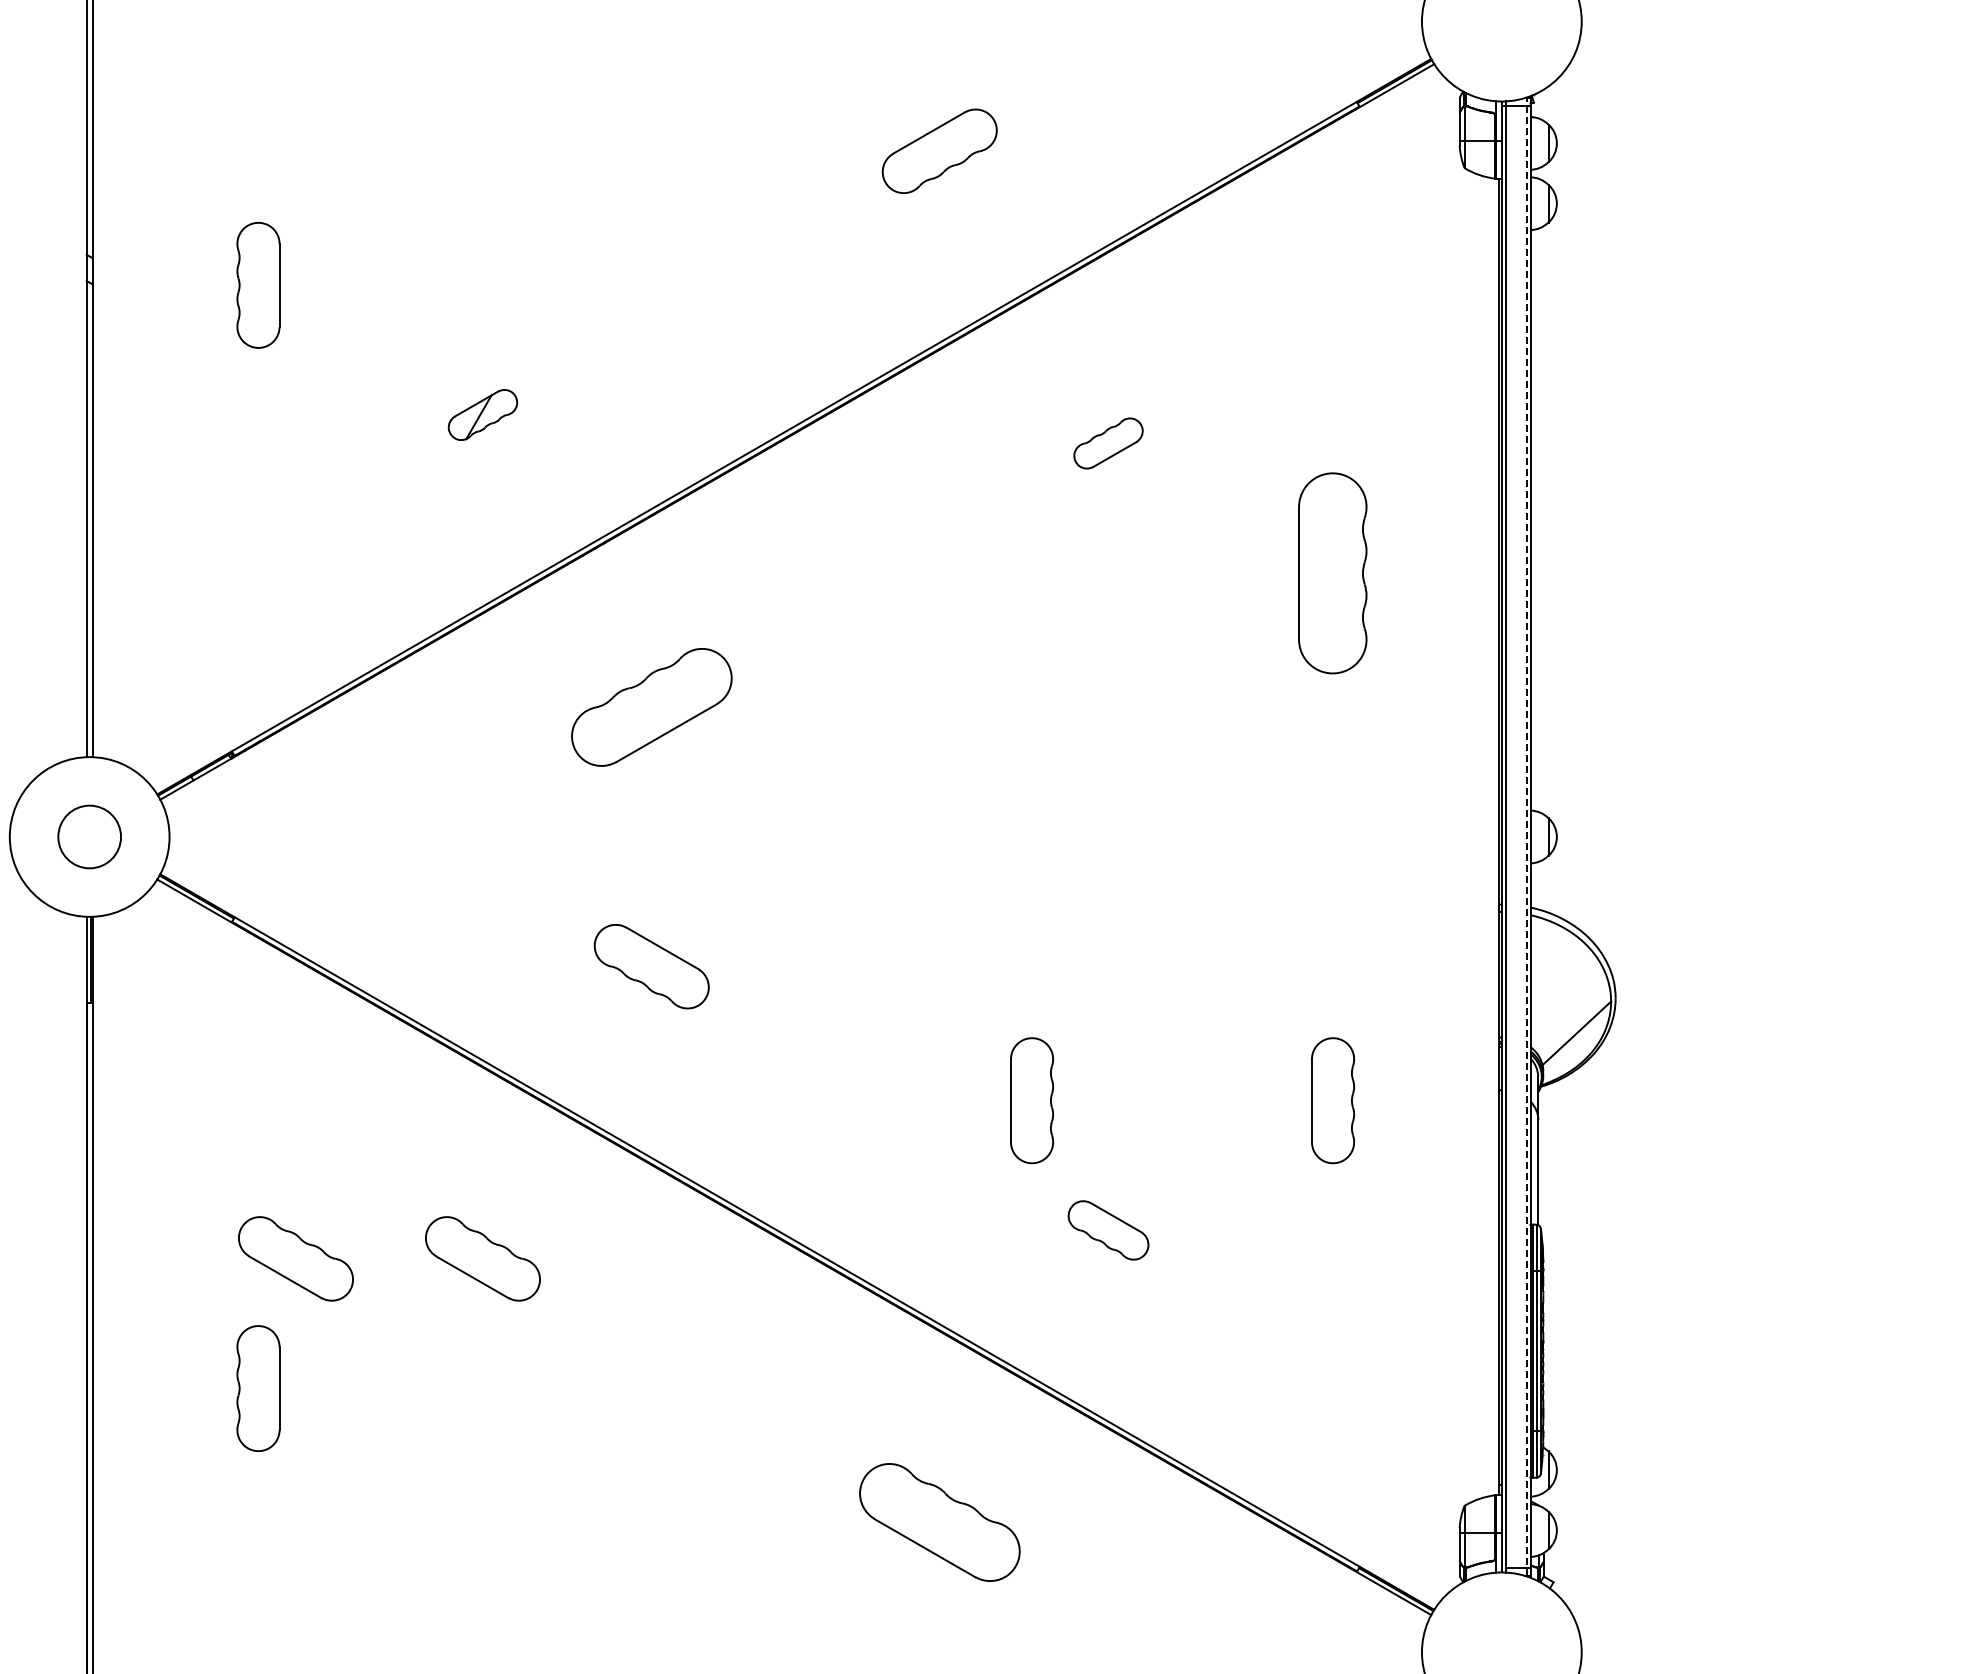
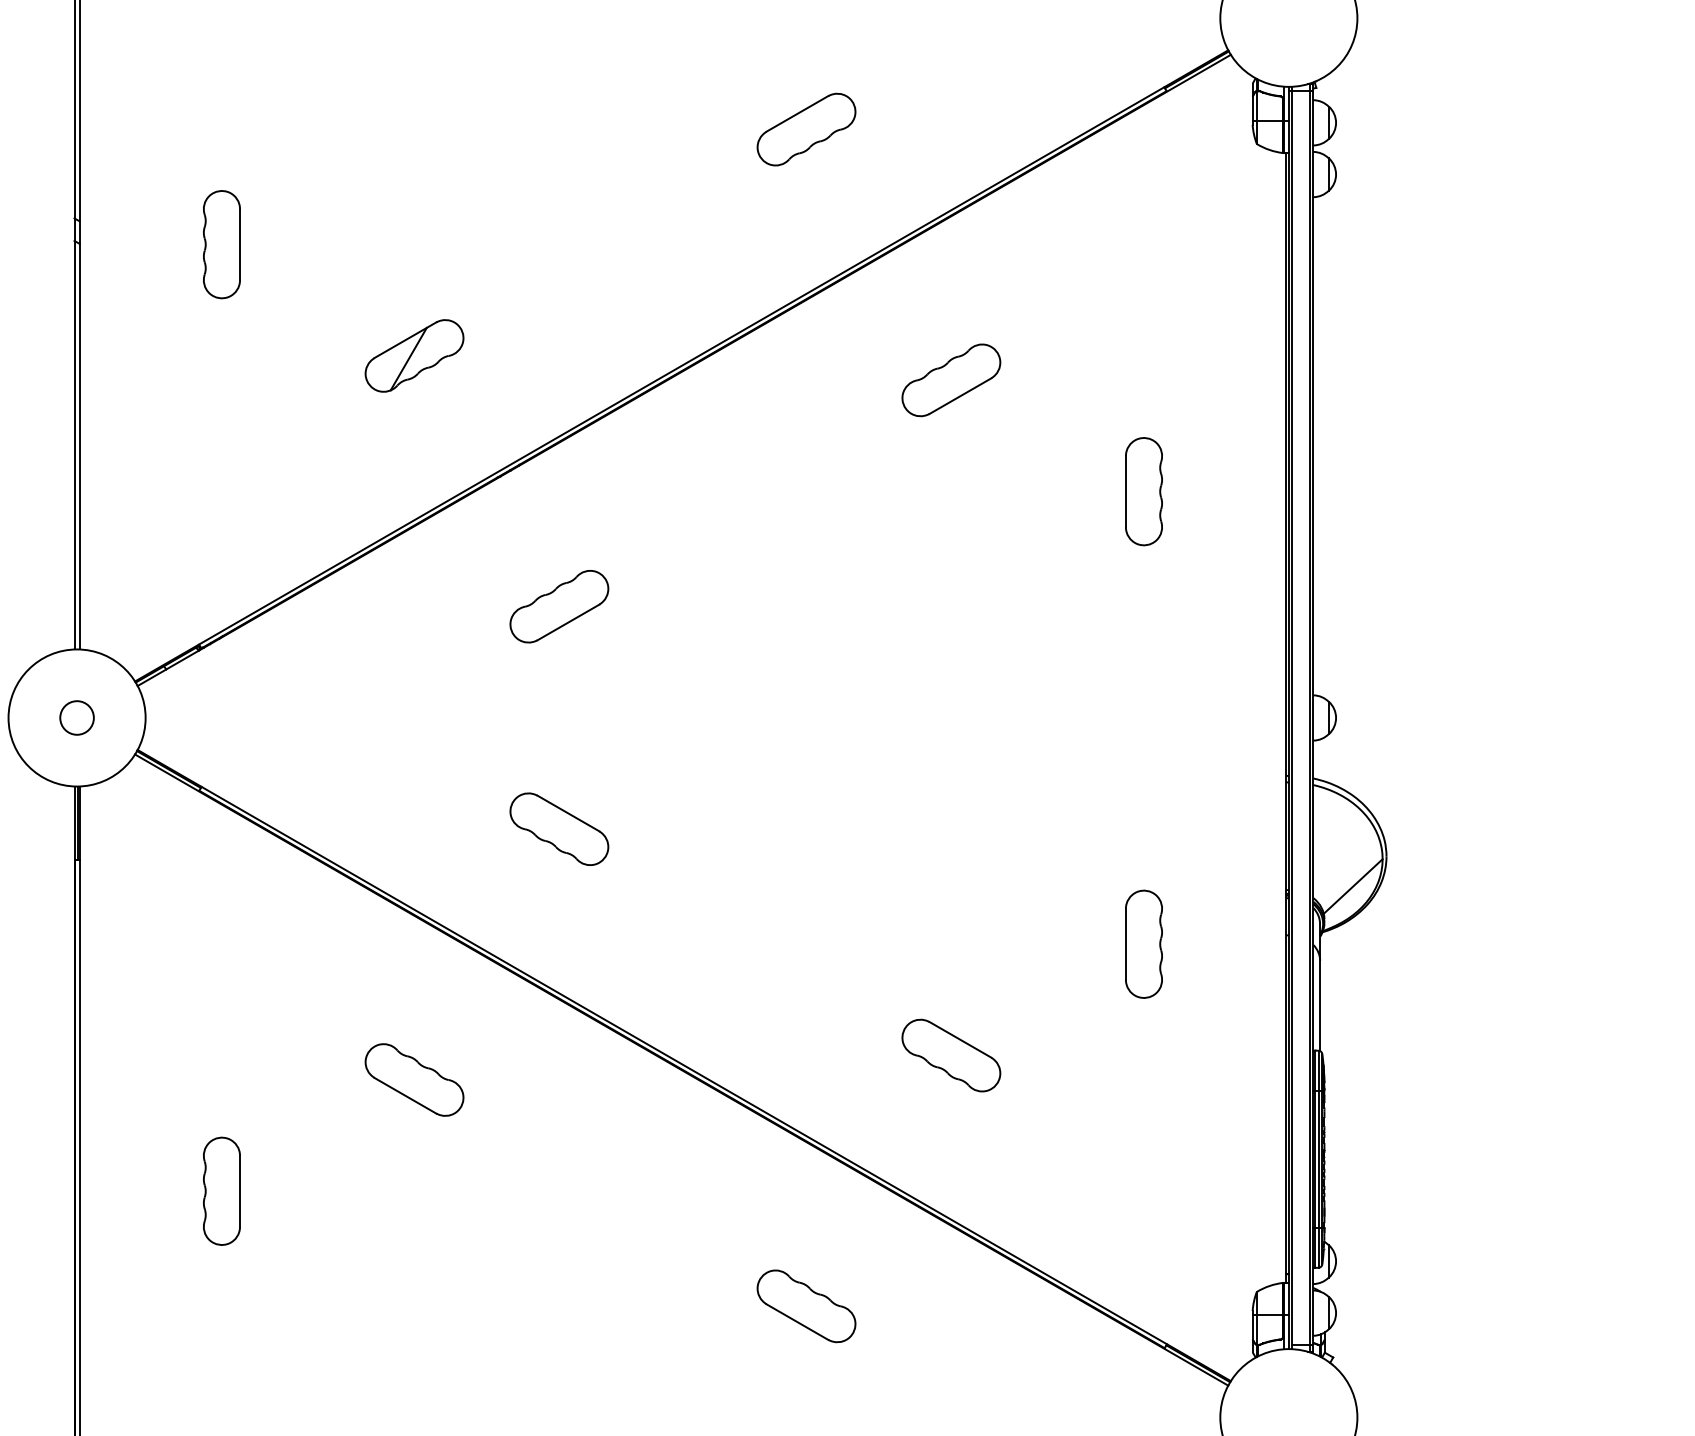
part: (482, 414) -> (414, 355), size x1.67
part: (1108, 443) -> (951, 380), size x1.67
part: (1333, 572) -> (1144, 491), size x0.62
part: (651, 706) -> (559, 606), size x0.71
circle: (89, 836) -> (76, 717), size x0.62
line: (1526, 837) -> (1310, 718), dashed -> solid
part: (1032, 1100) -> (886, 944), removed
part: (1108, 1230) -> (951, 1055), size x1.43
part: (295, 1258) -> (253, 1079), removed
part: (939, 1522) -> (806, 1306), size x0.71

